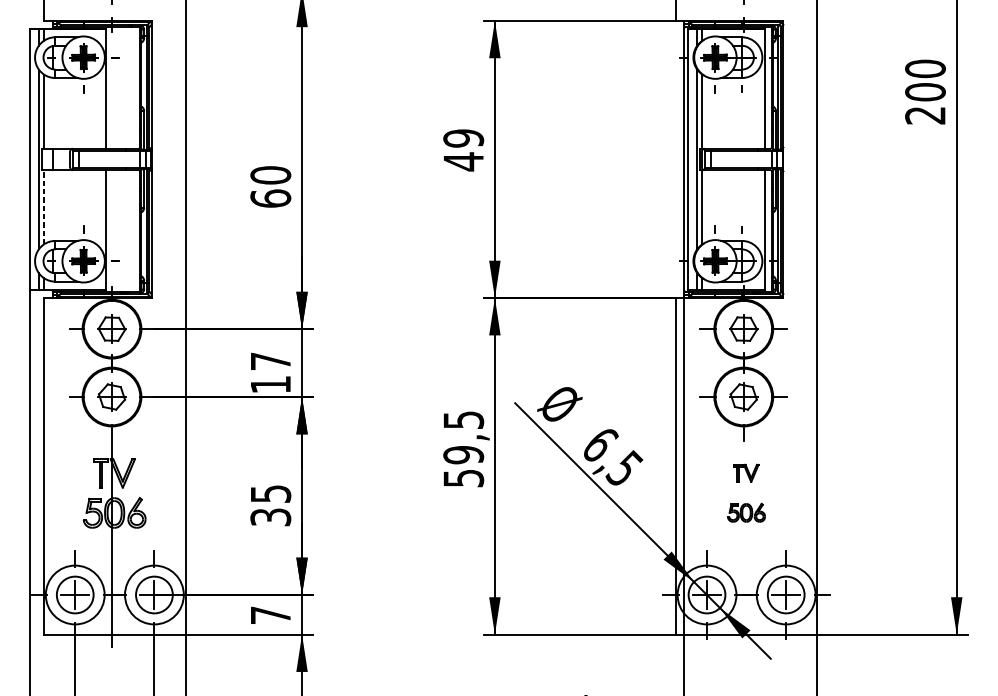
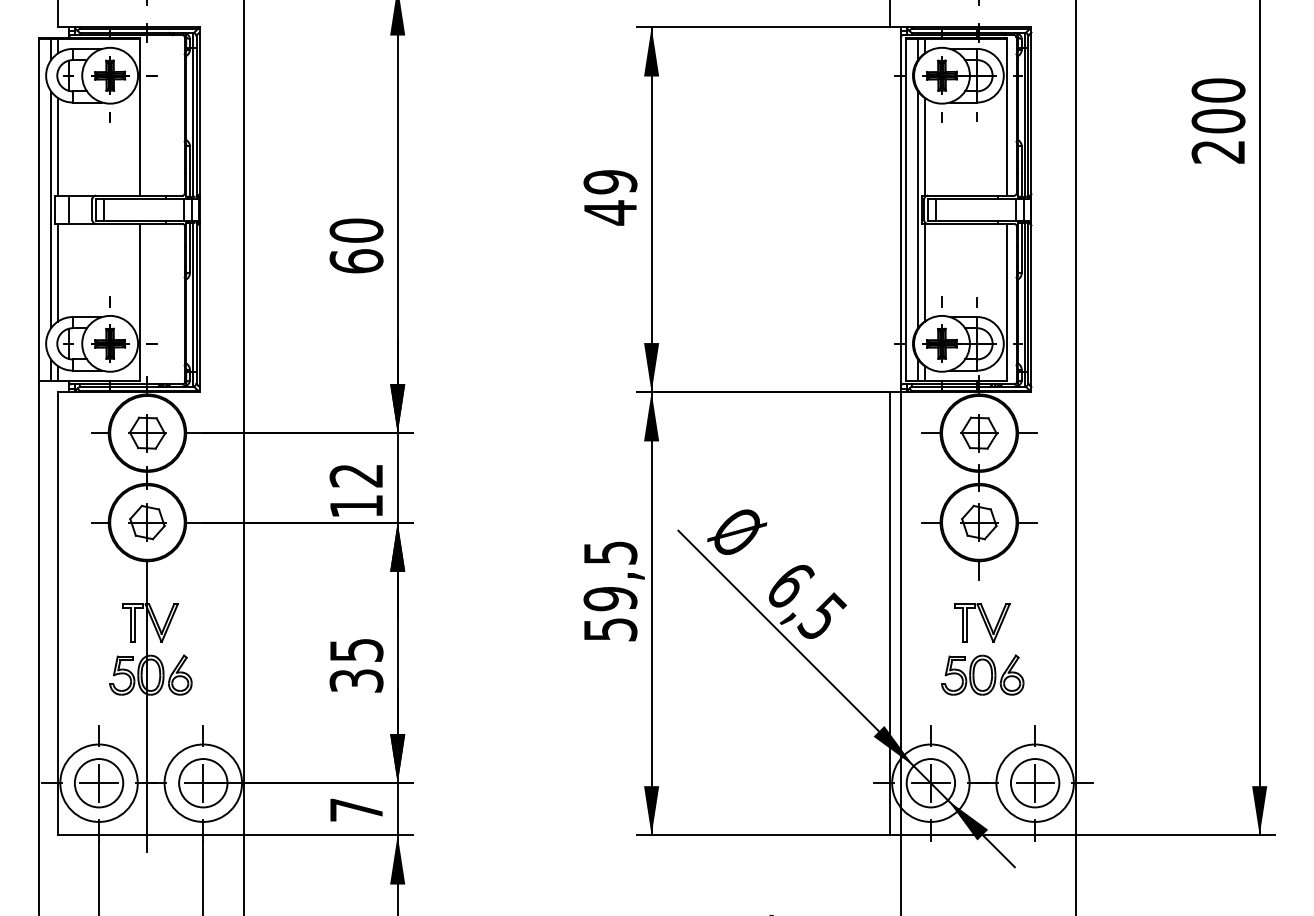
line: (44, 207) -> (58, 272), dashed -> solid
text: (270, 361) -> (355, 475), 17 -> 12
part: (746, 472) -> (982, 622), size x1.67
part: (746, 512) -> (982, 674), size x1.67

